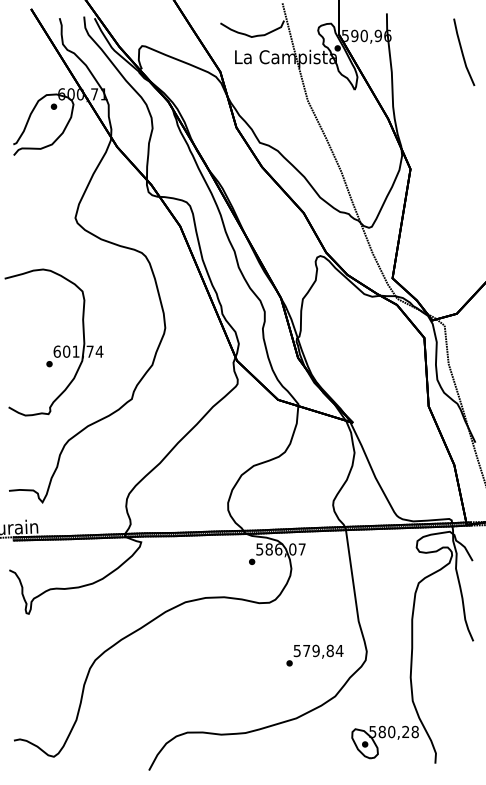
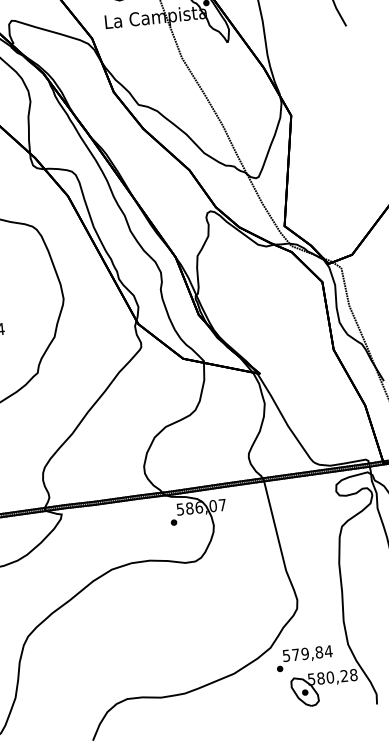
text: (314, 655) -> (304, 658), moved

